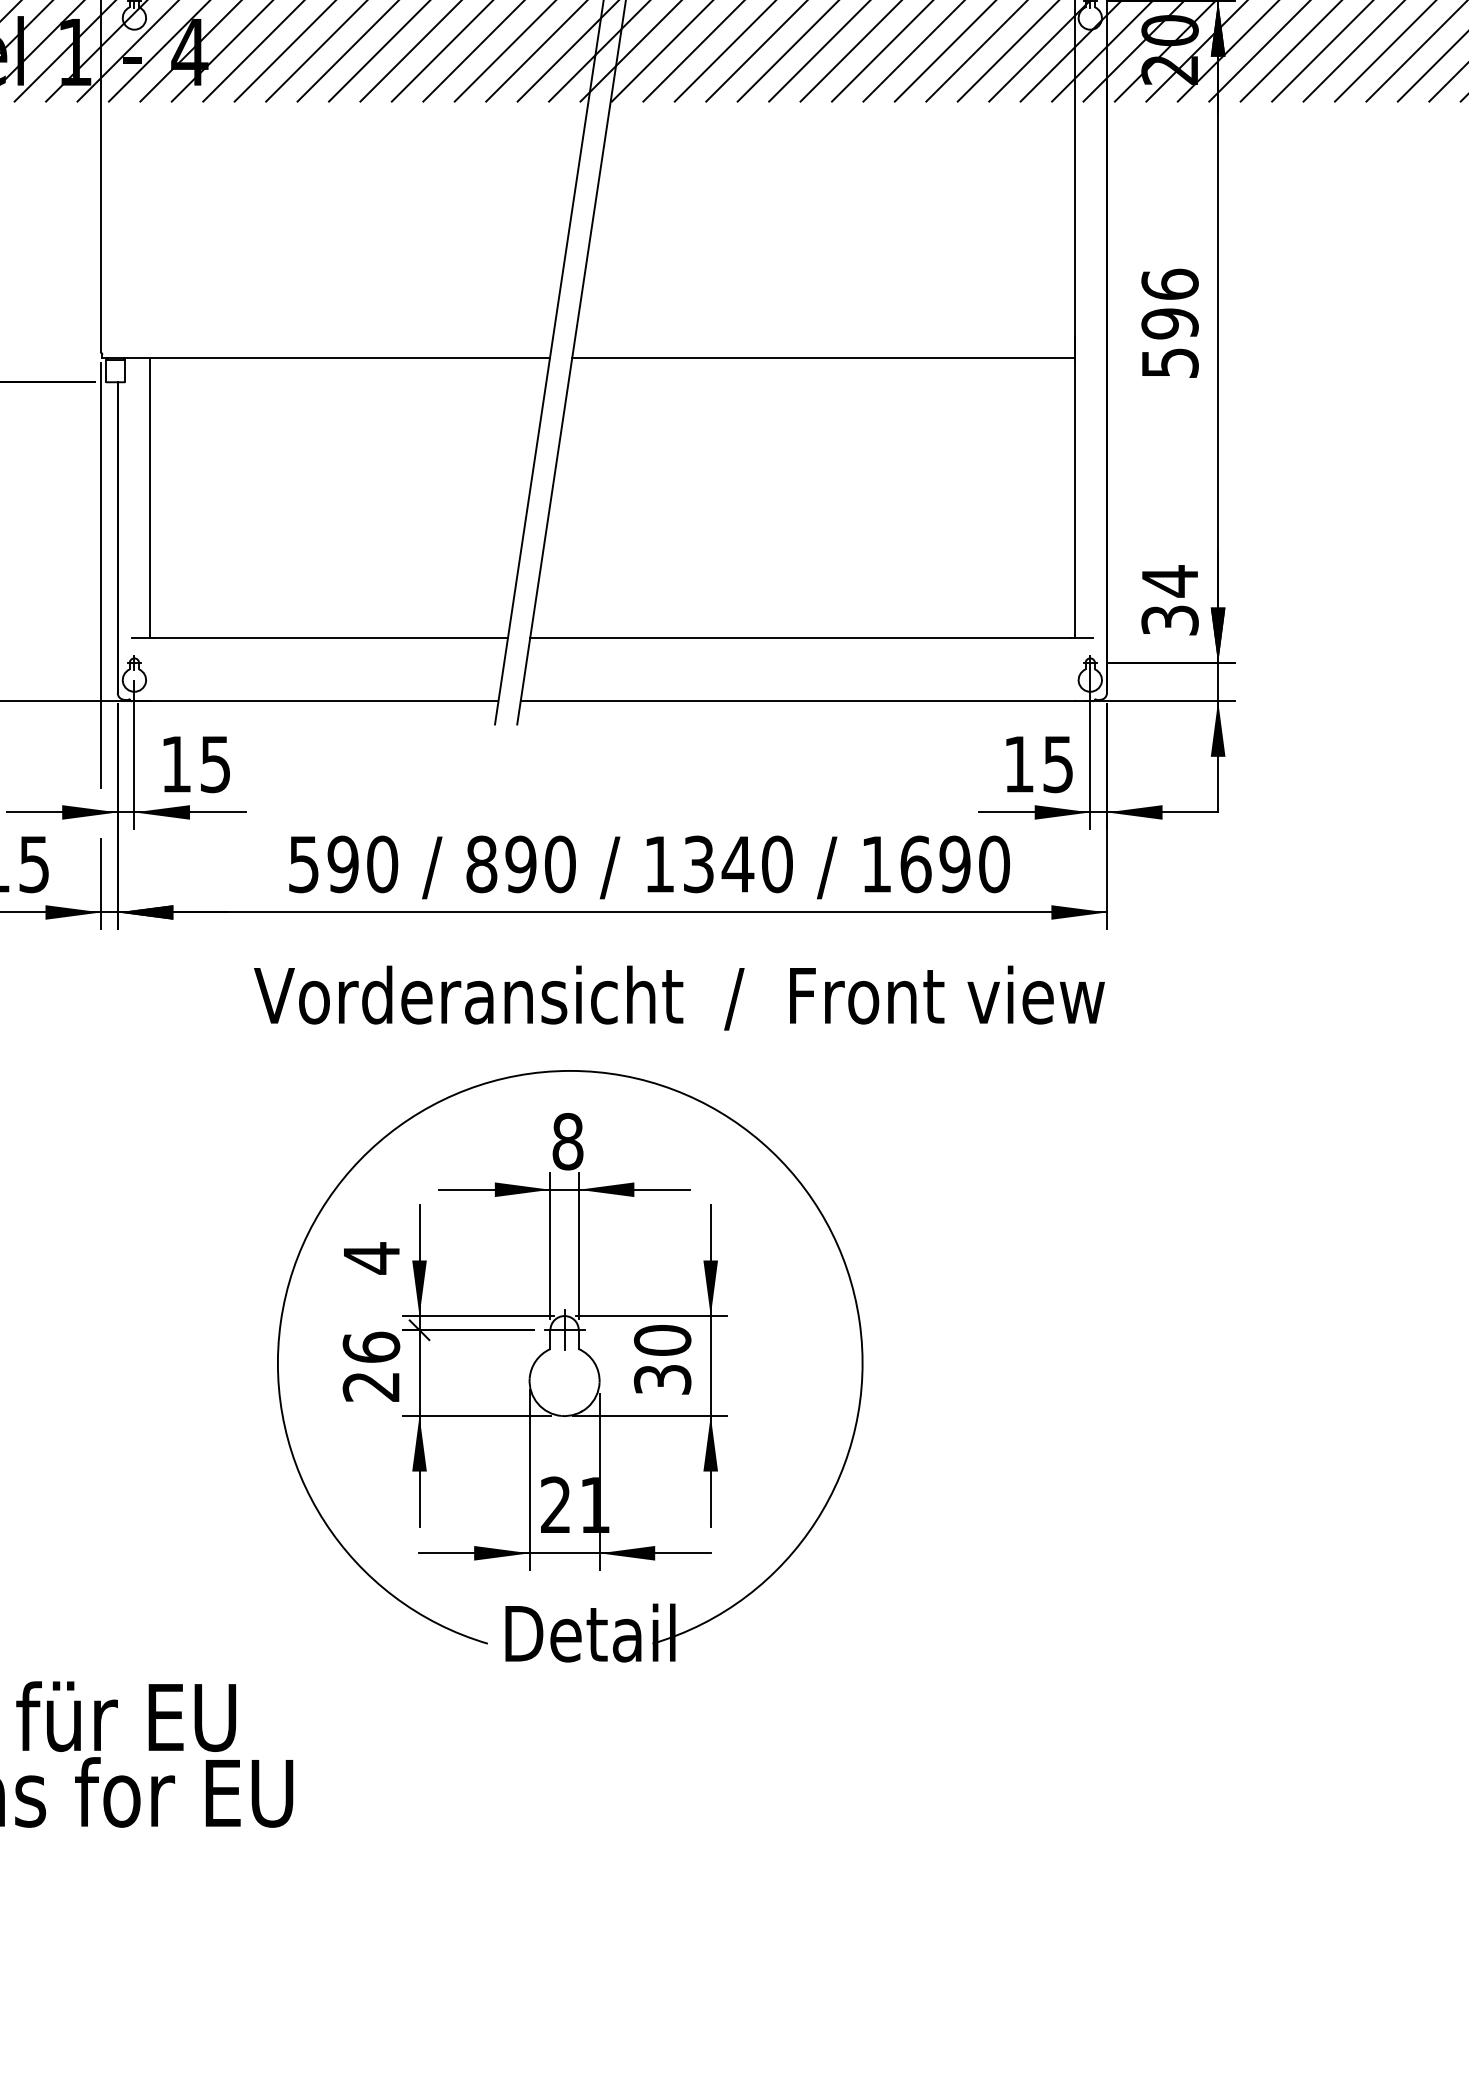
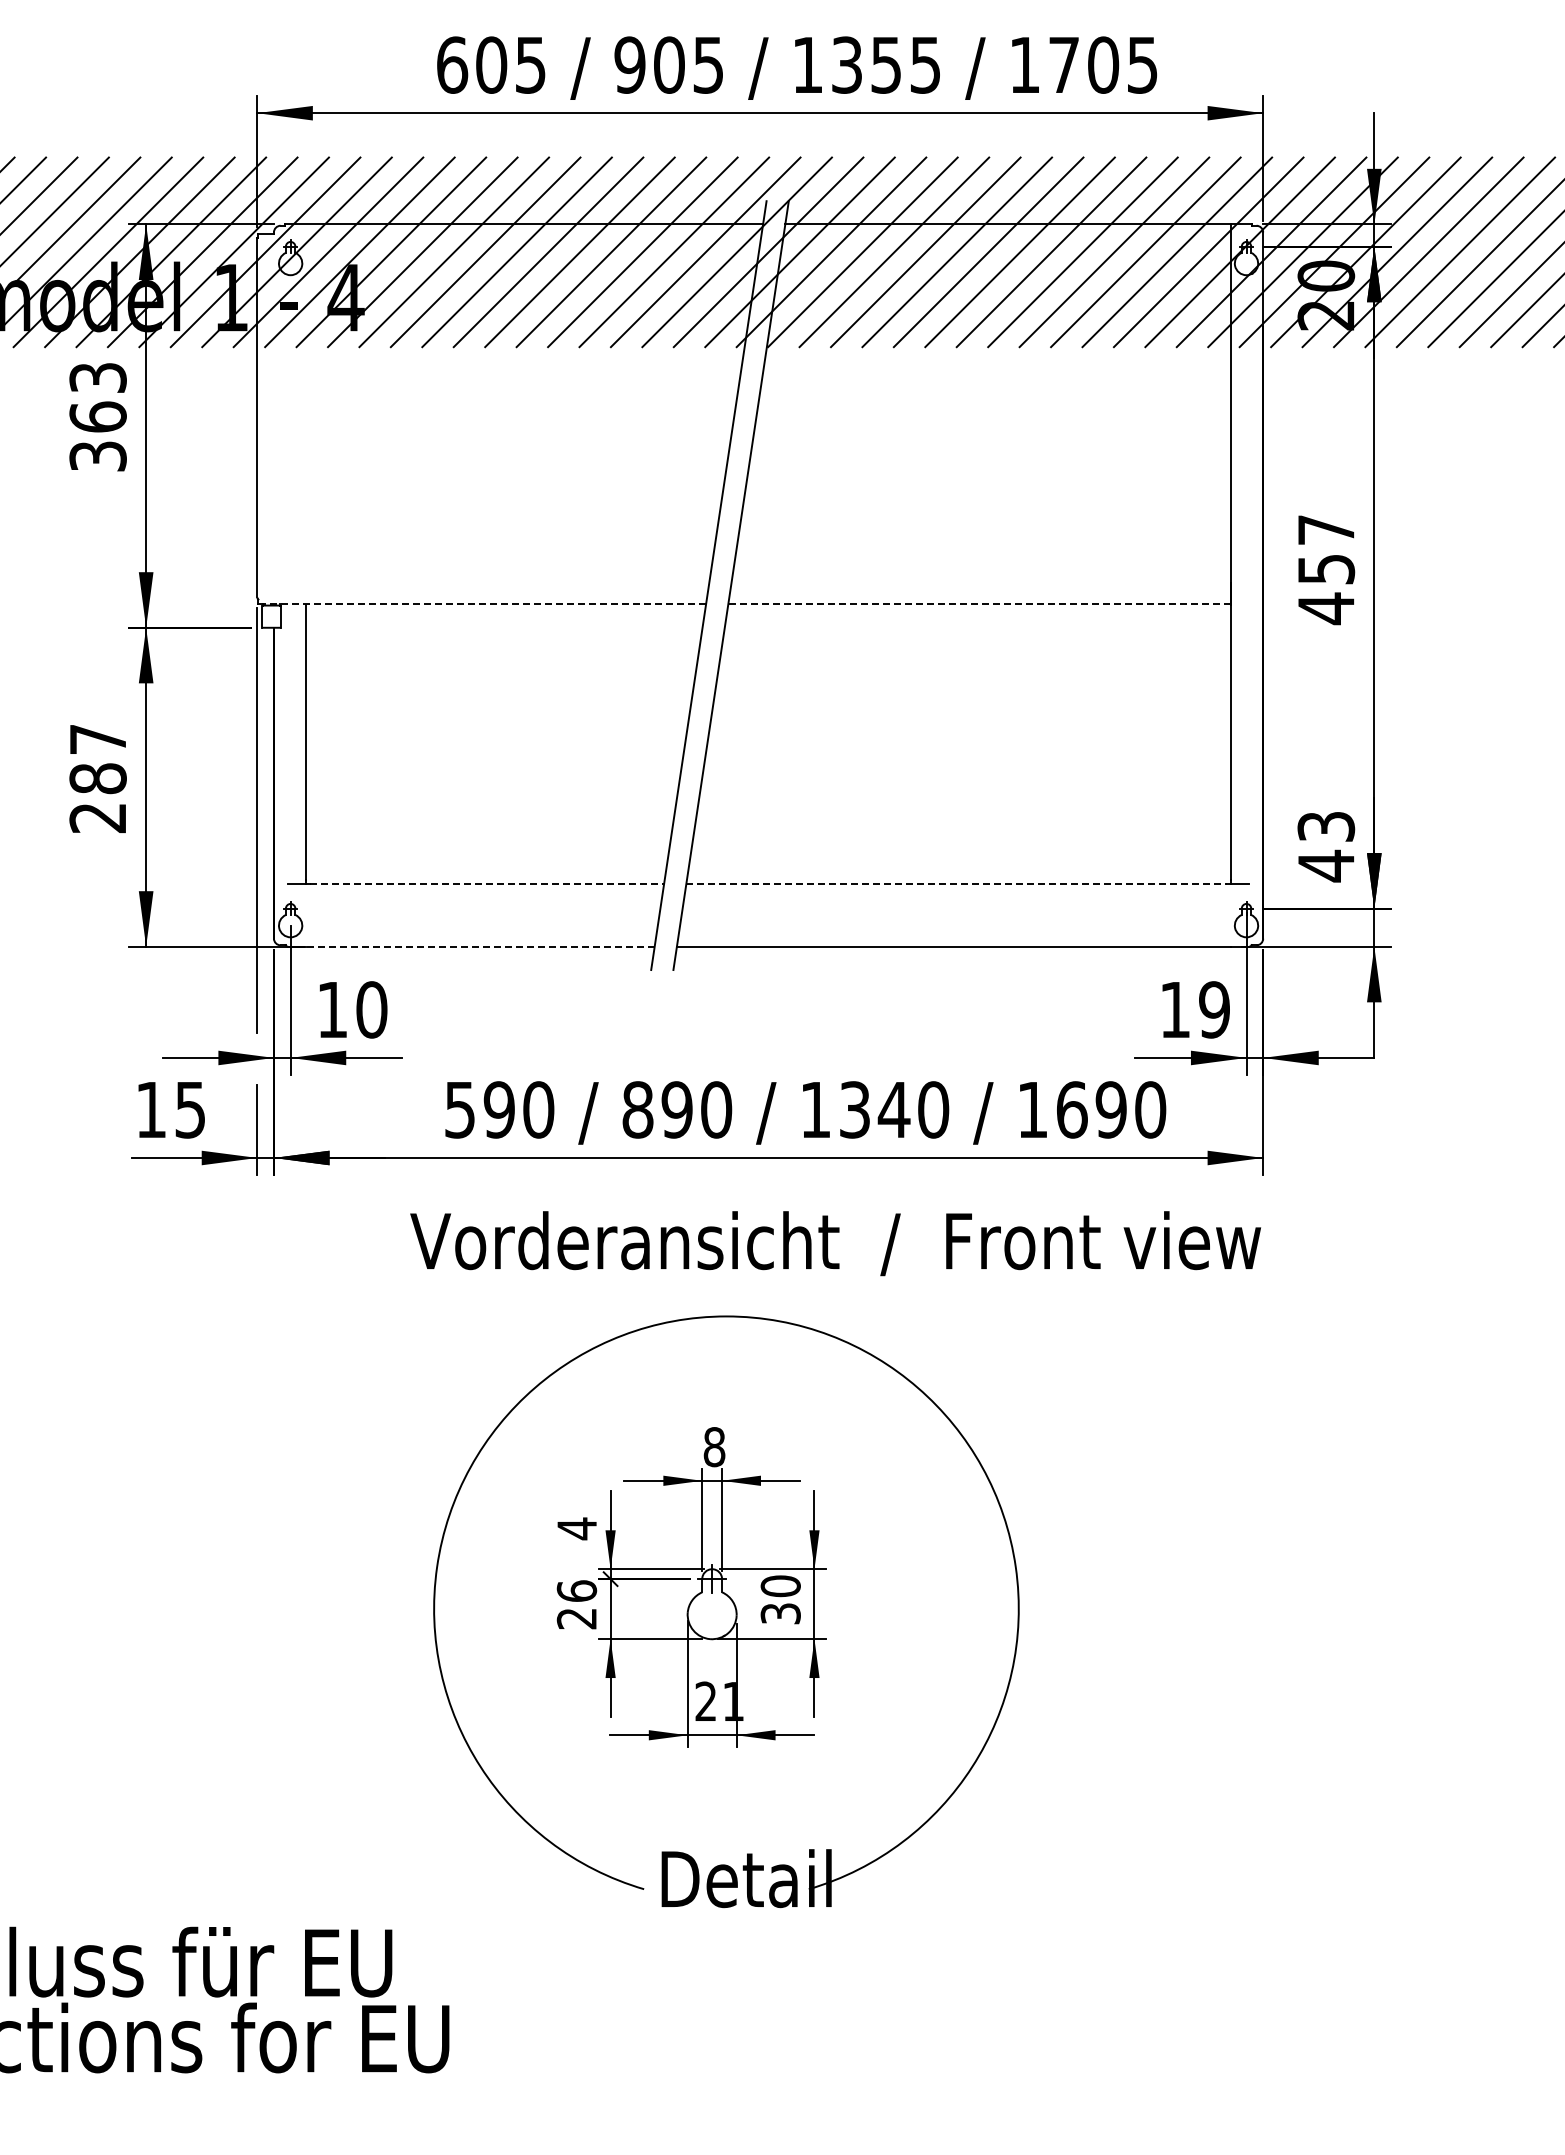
text: (1170, 323) -> (1326, 569), 596 -> 457
line: (328, 357) -> (484, 603), solid -> dashed
line: (823, 357) -> (979, 603), solid -> dashed
text: (1170, 600) -> (1326, 846), 34 -> 43
line: (331, 637) -> (487, 883), solid -> dashed
line: (801, 637) -> (957, 883), solid -> dashed
line: (323, 700) -> (479, 946), solid -> dashed
text: (215, 763) -> (371, 1009), 15 -> 10
text: (1058, 763) -> (1214, 1009), 15 -> 19
part: (535, 1340) -> (691, 1586), size x0.7

